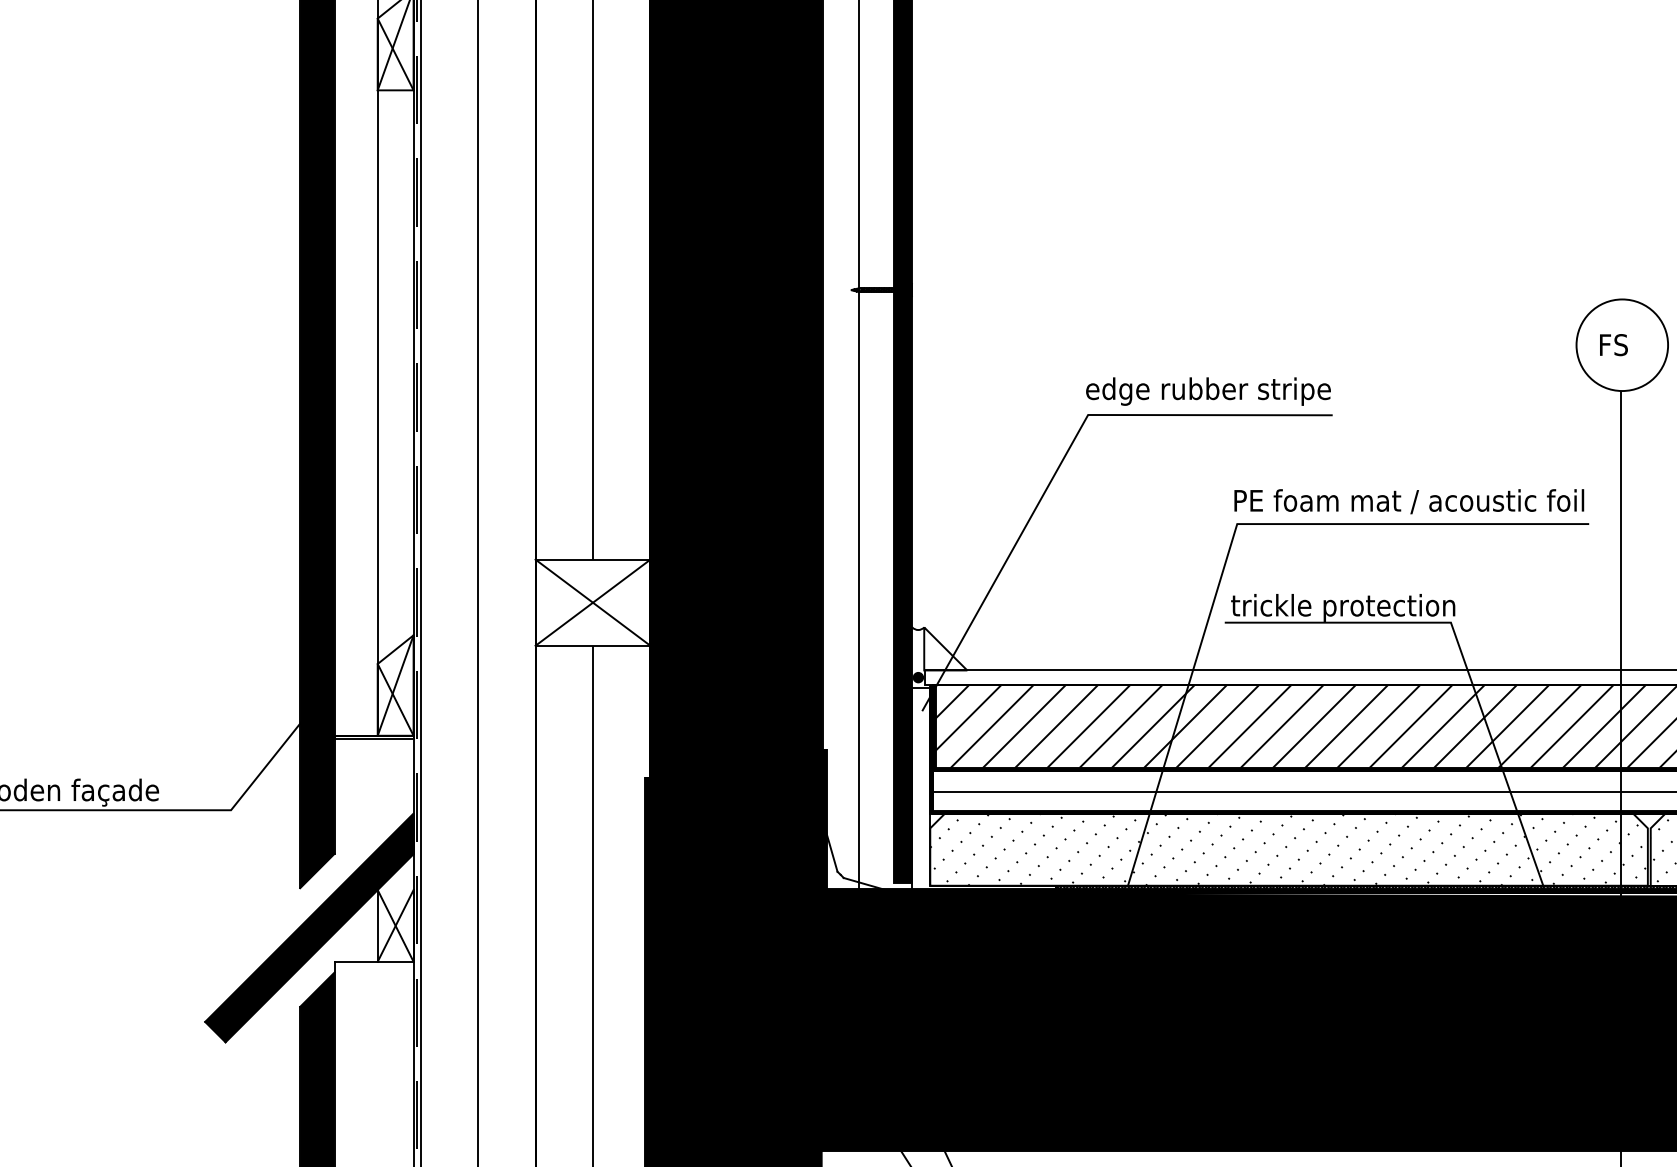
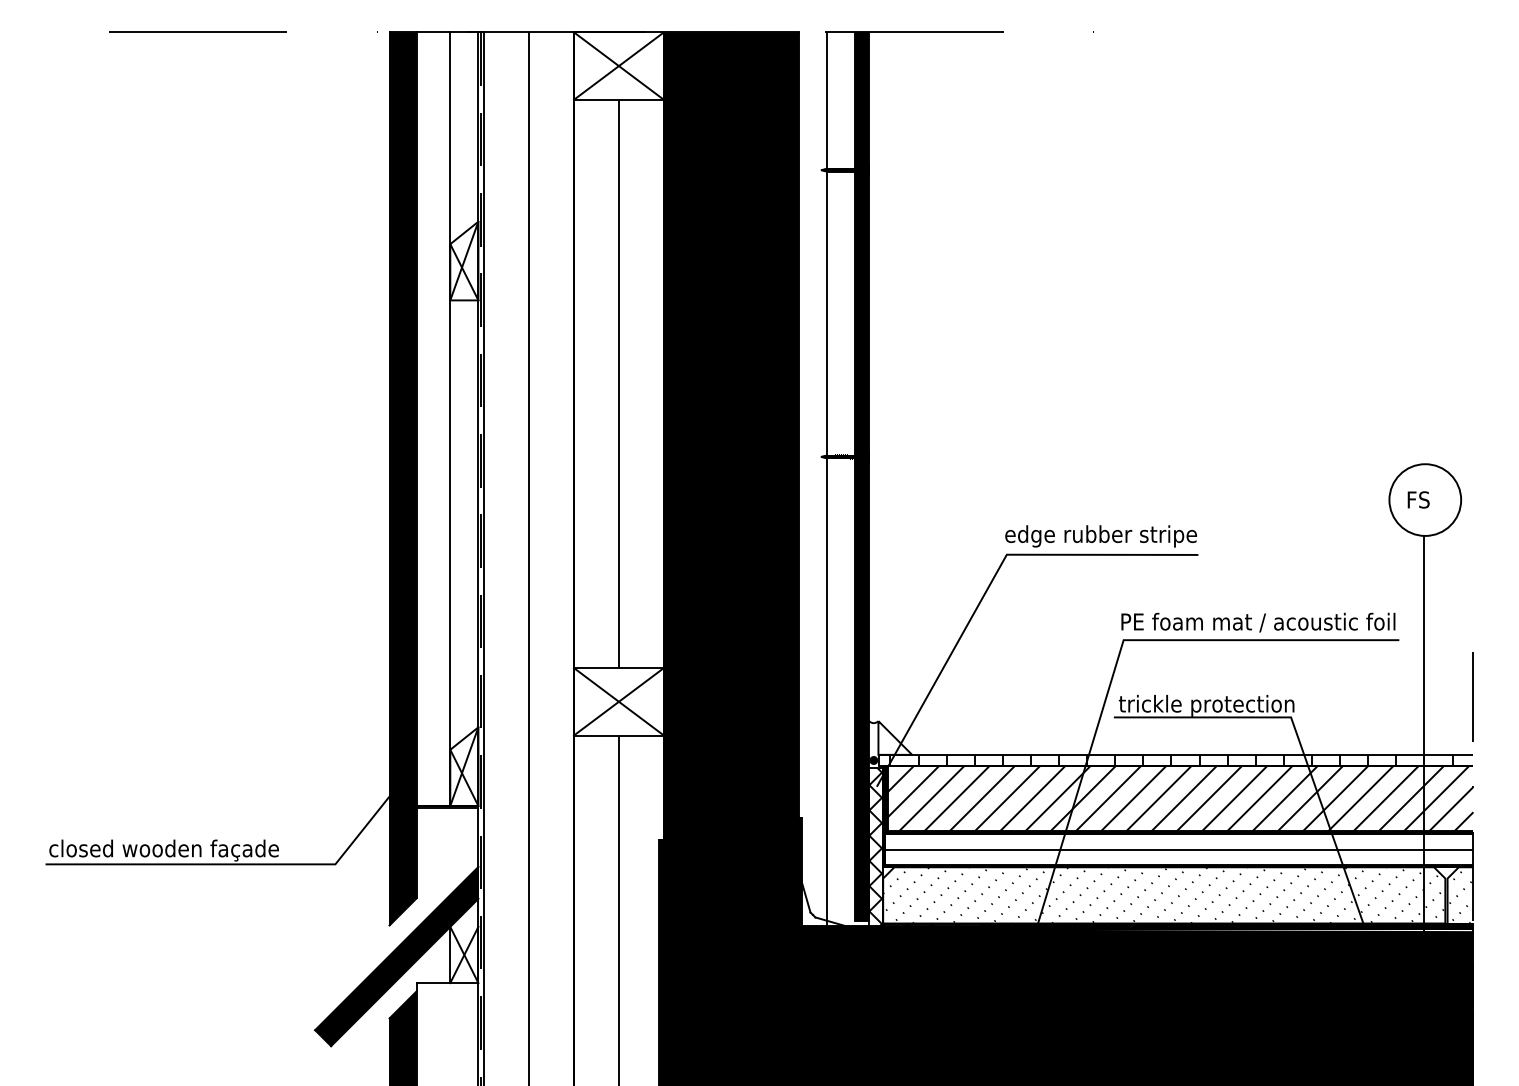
hatch: (1298, 677) -> (1171, 760), added
hatch: (984, 789) -> (925, 848), added

